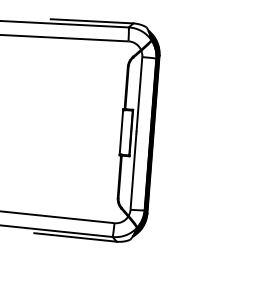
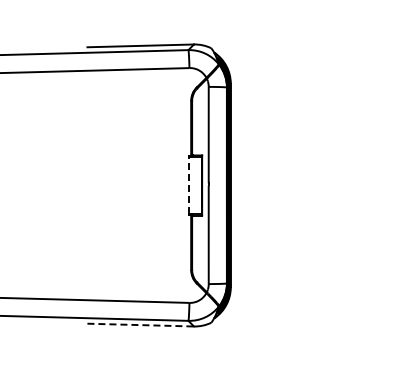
line: (121, 132) -> (189, 185), solid -> dashed
line: (76, 237) -> (141, 325), solid -> dashed

